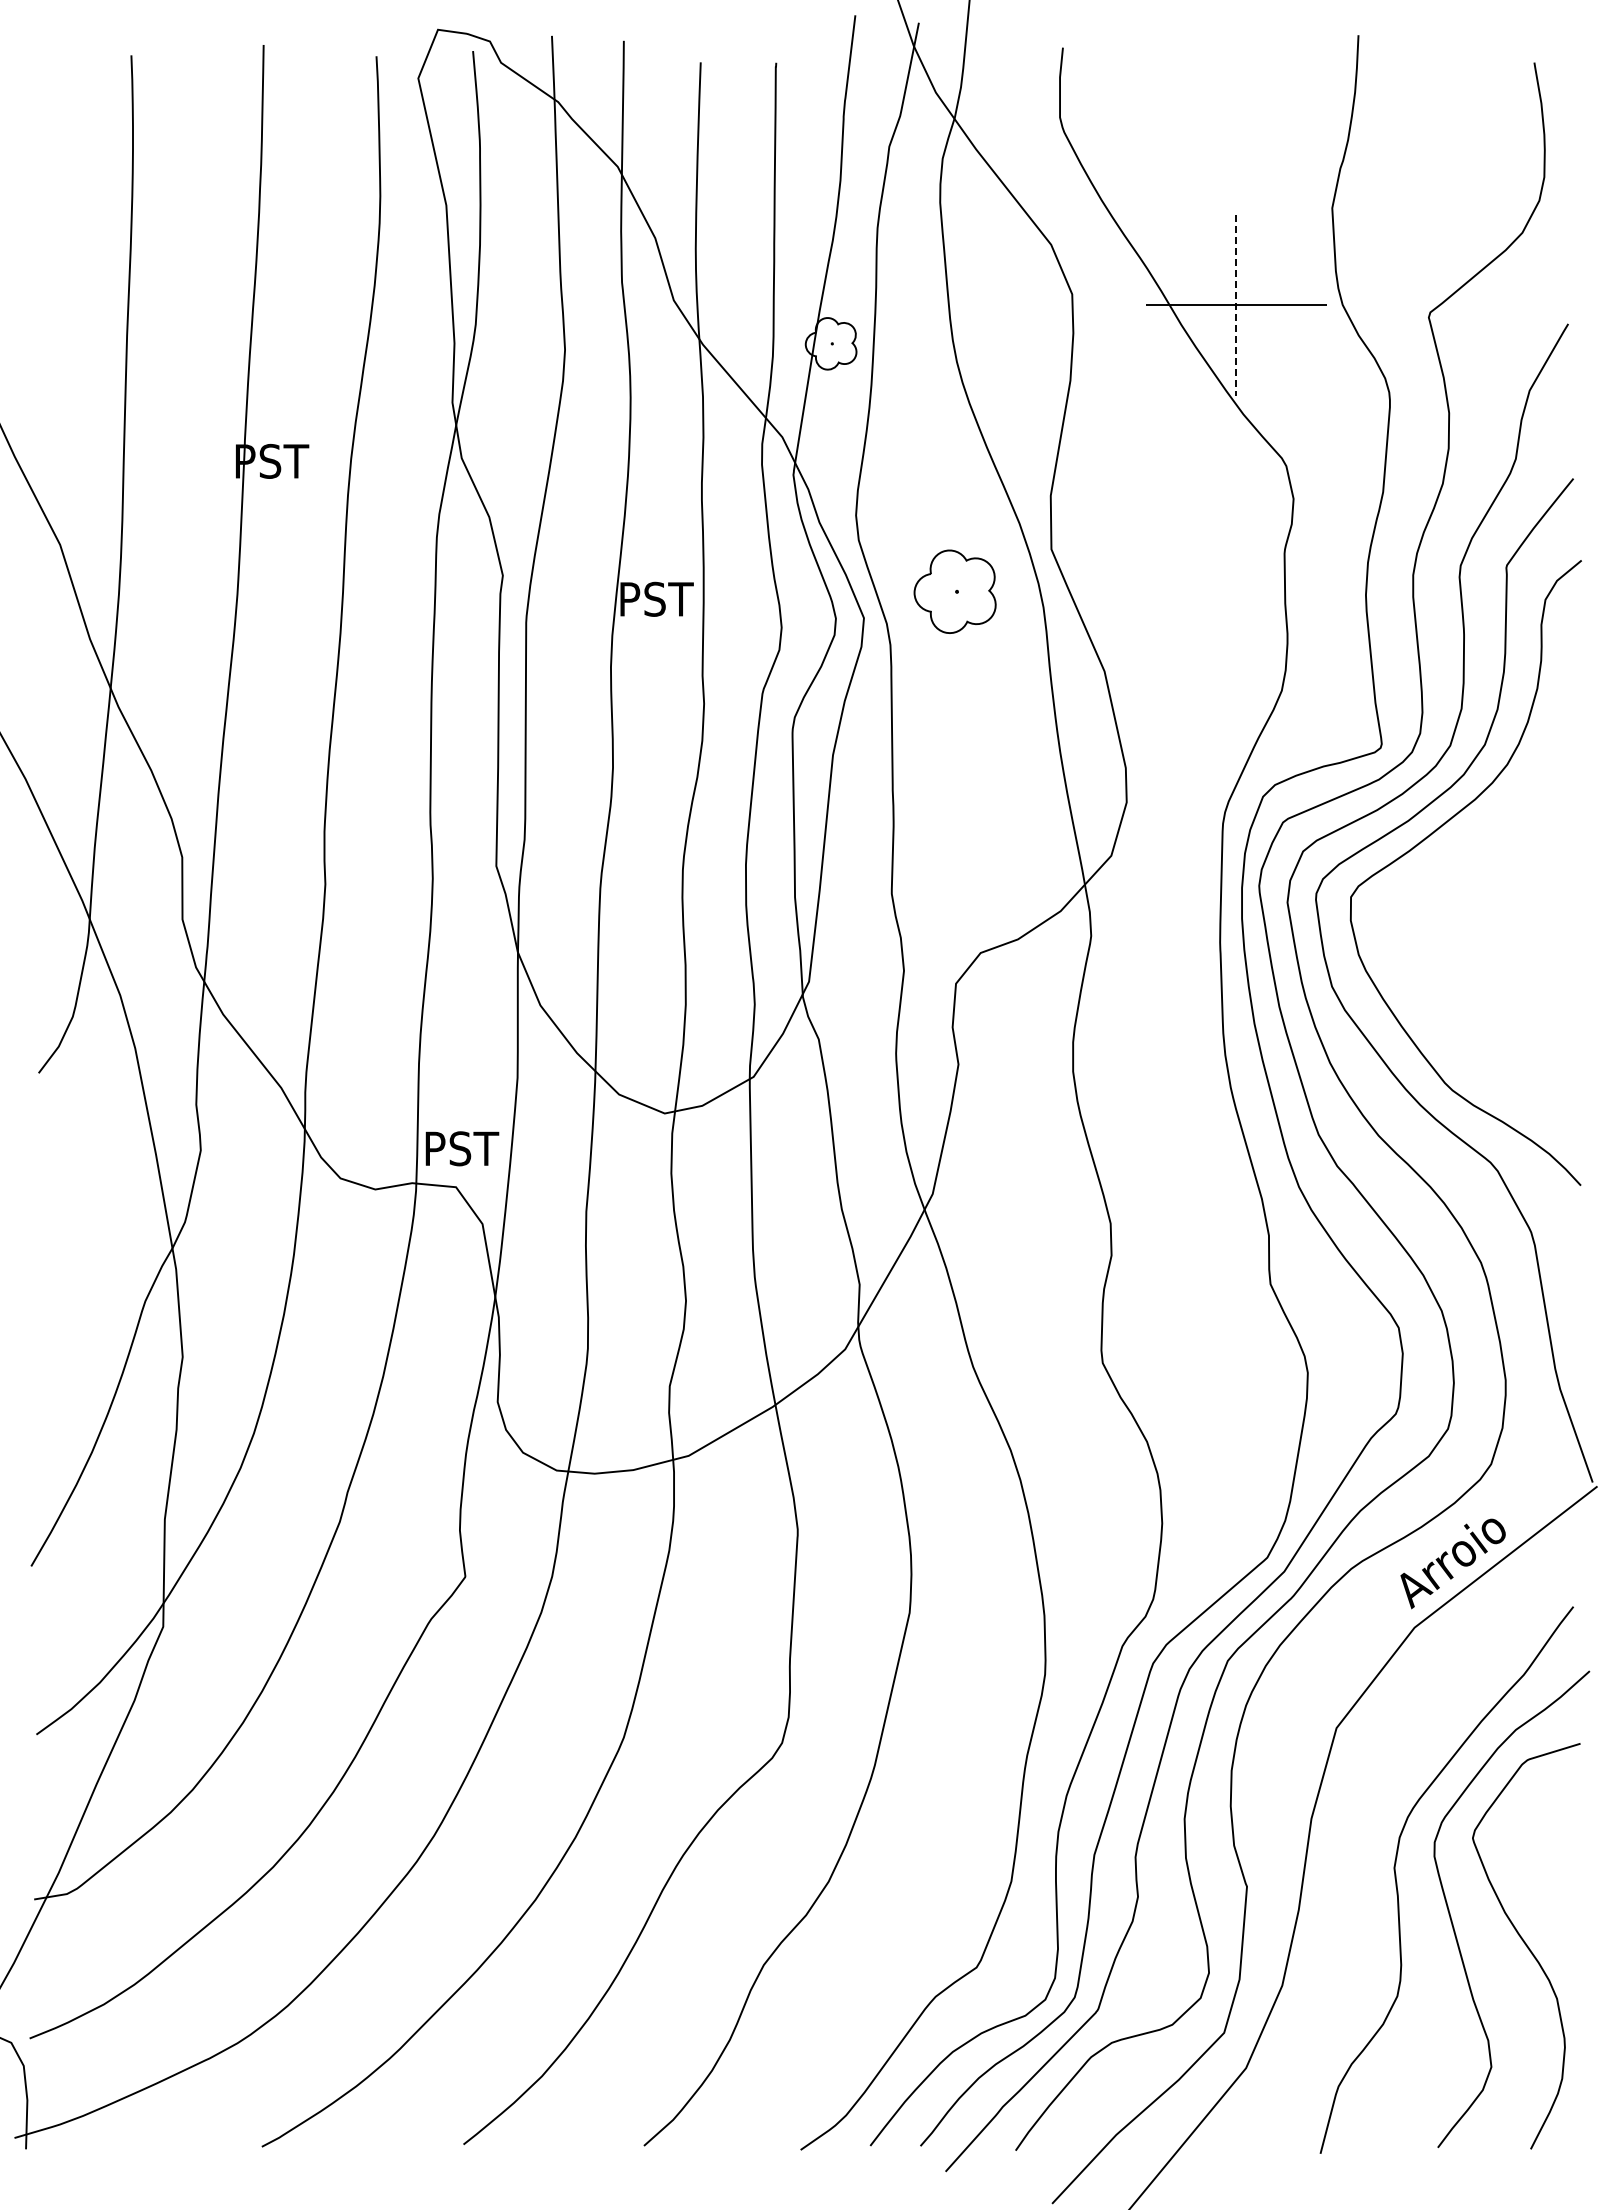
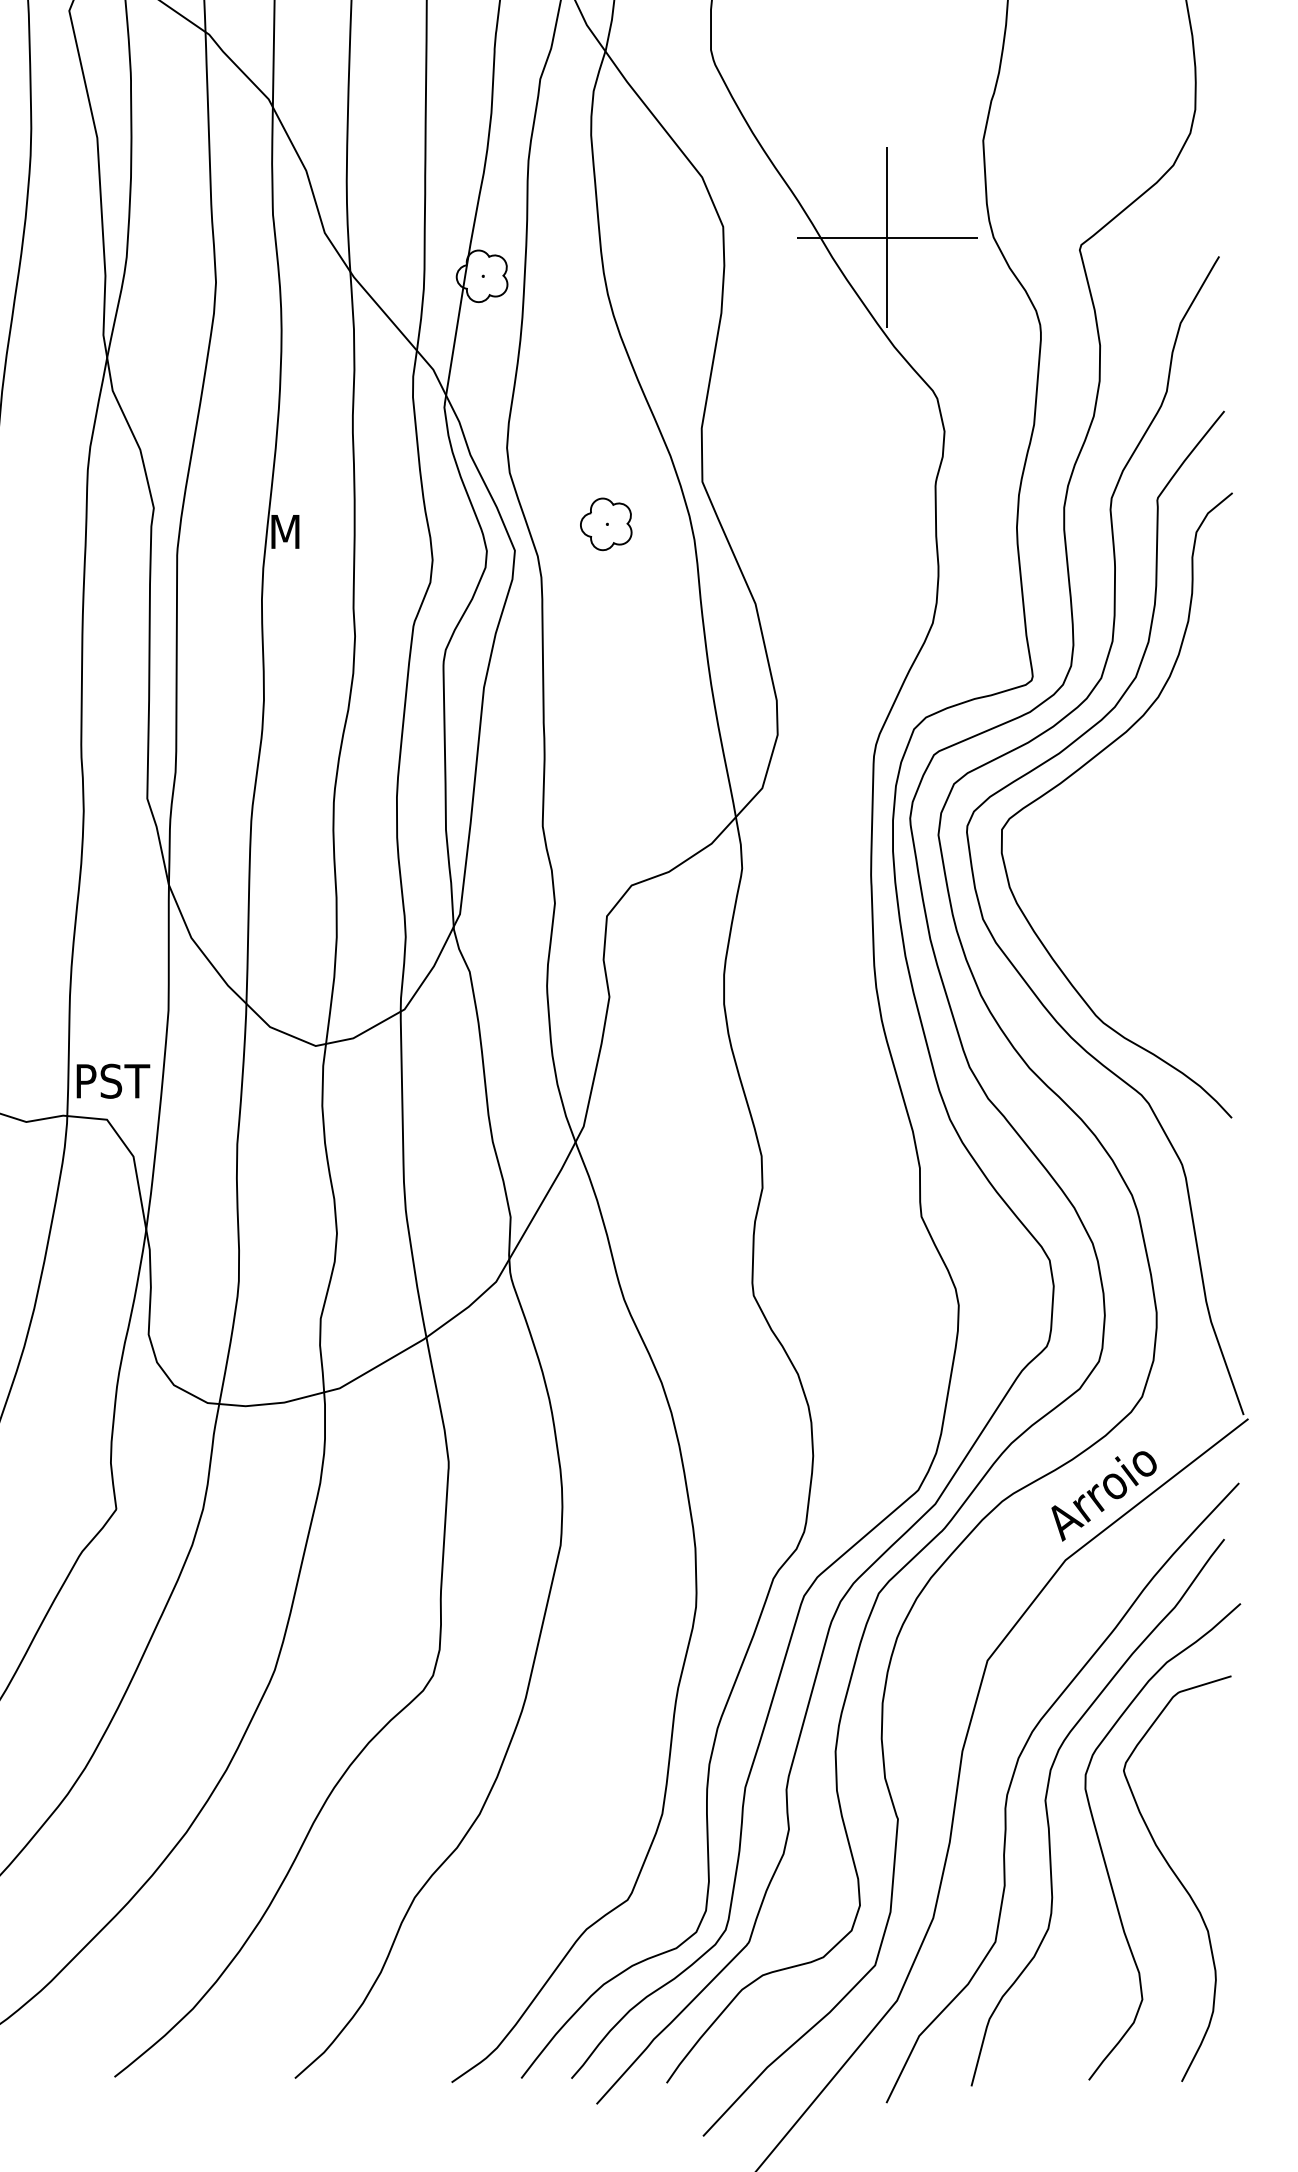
line: (1236, 305) -> (887, 238), dashed -> solid
part: (955, 591) -> (606, 524), size x0.62
text: (658, 598) -> (309, 531), PST -> M
curve: (1362, 1846) -> (1013, 1779), added

